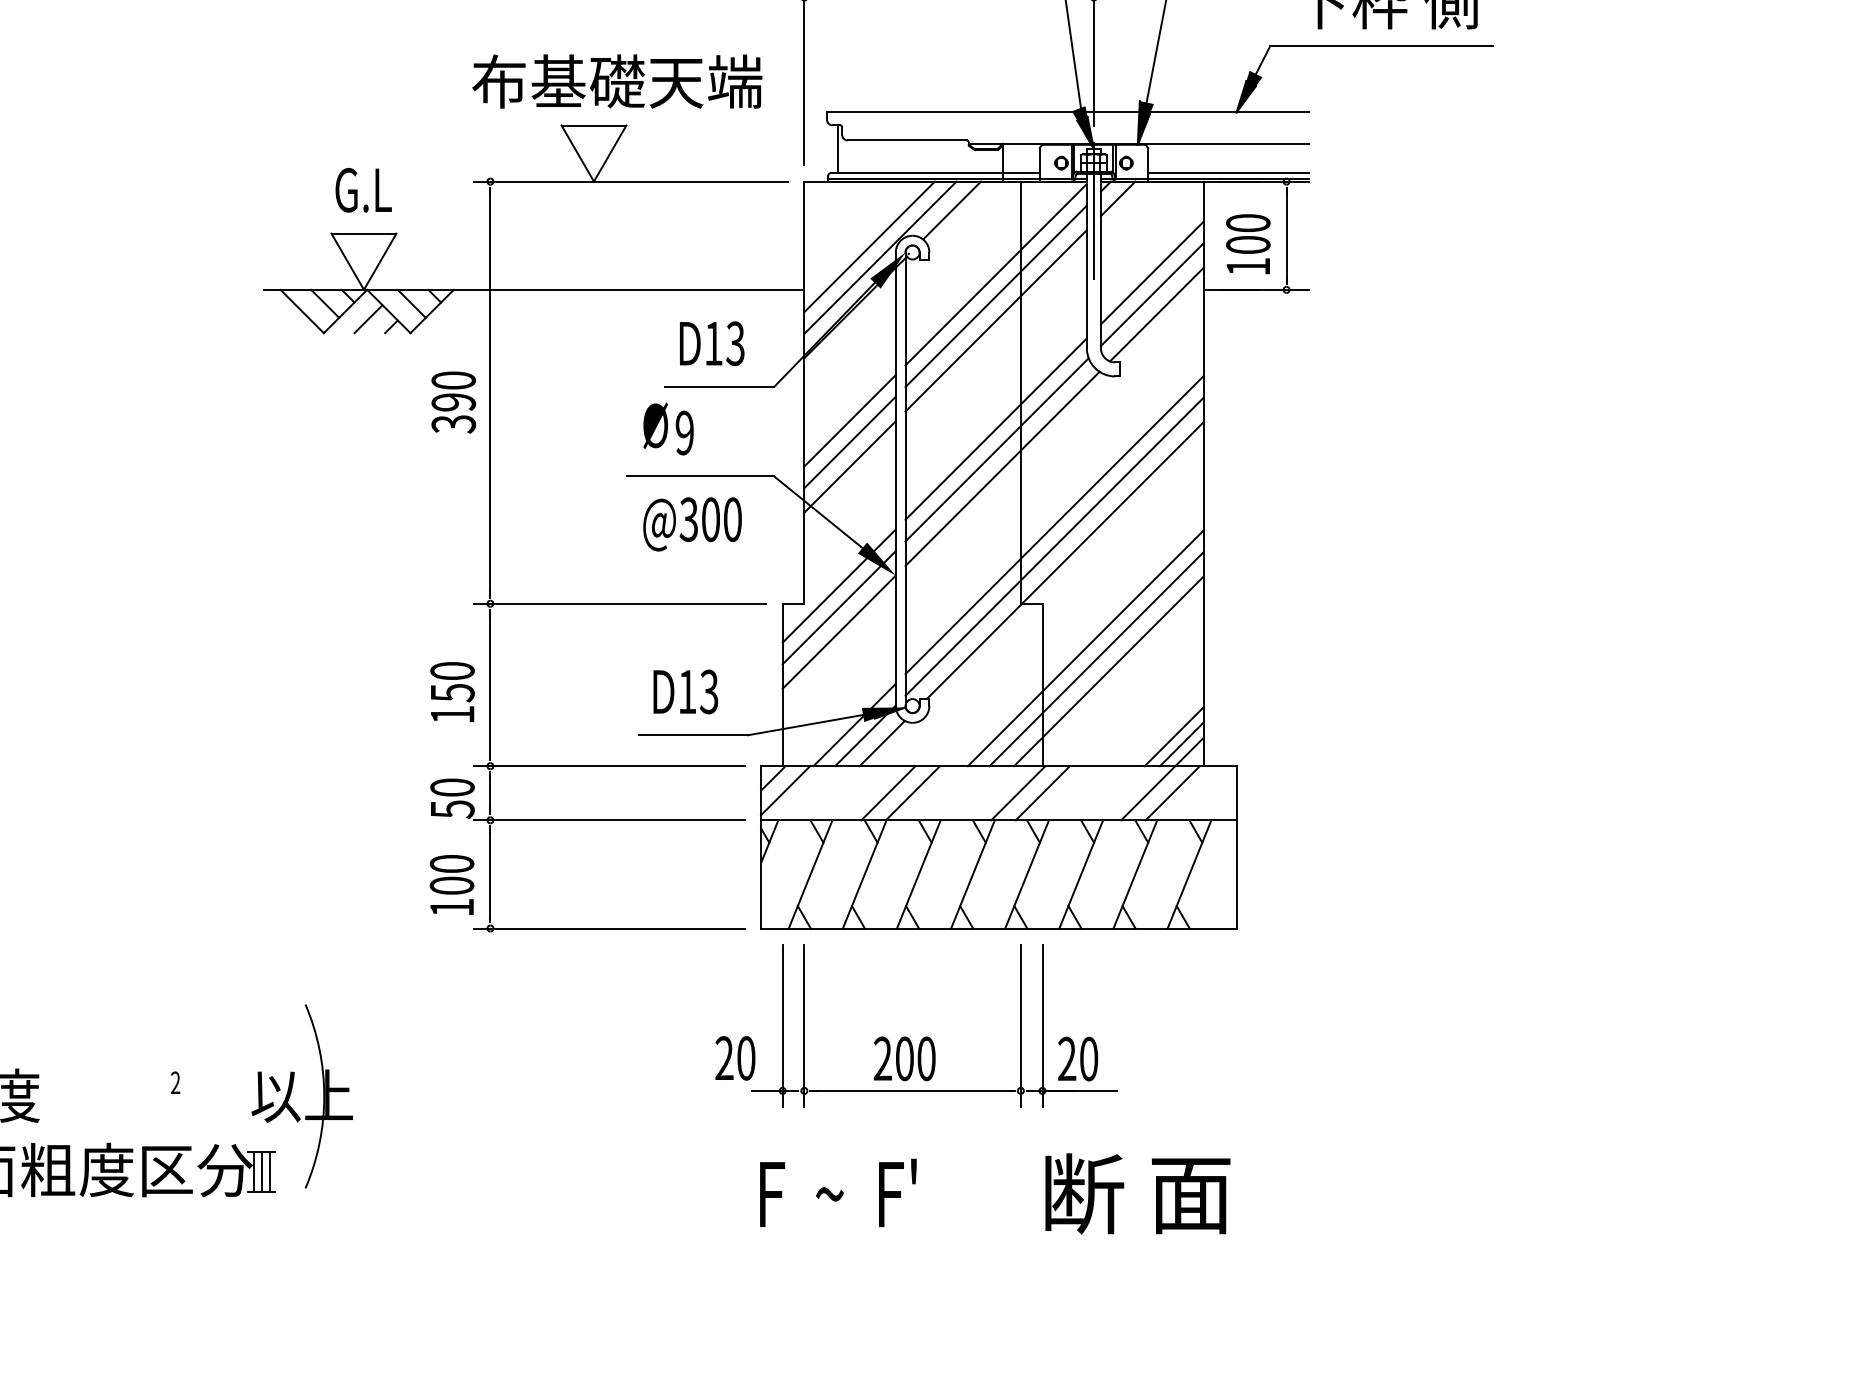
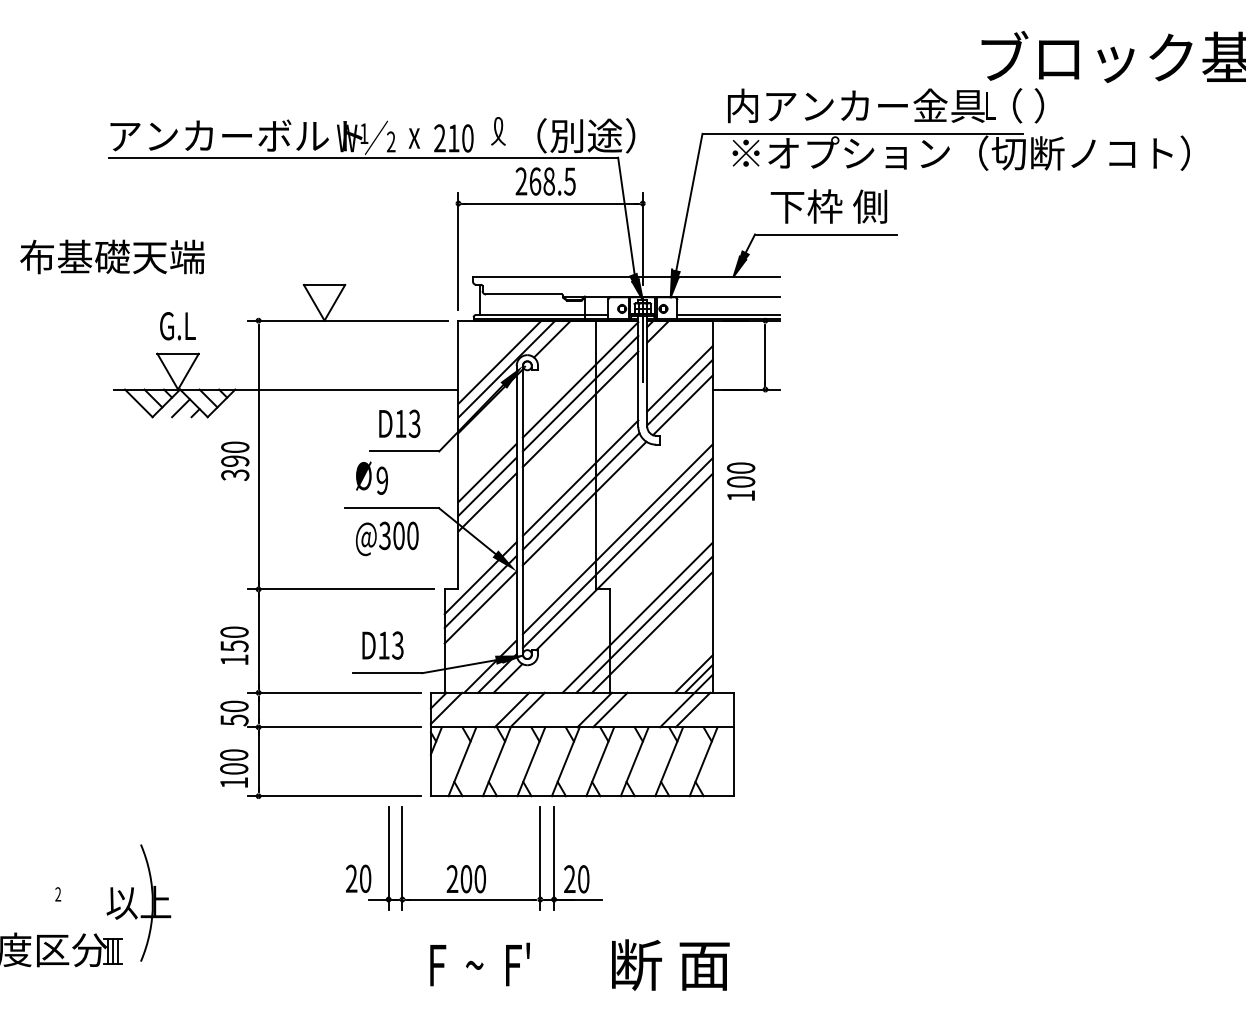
text: (617, 80) -> (112, 256), moved
text: (1248, 244) -> (741, 481), moved
part: (923, 1037) -> (478, 865), moved

